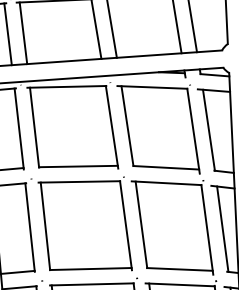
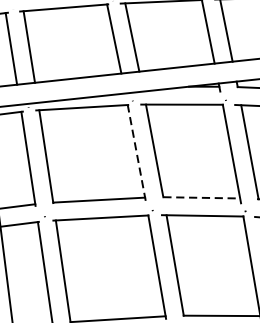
line: (112, 127) -> (137, 153), solid -> dashed
line: (166, 167) -> (201, 197), solid -> dashed

